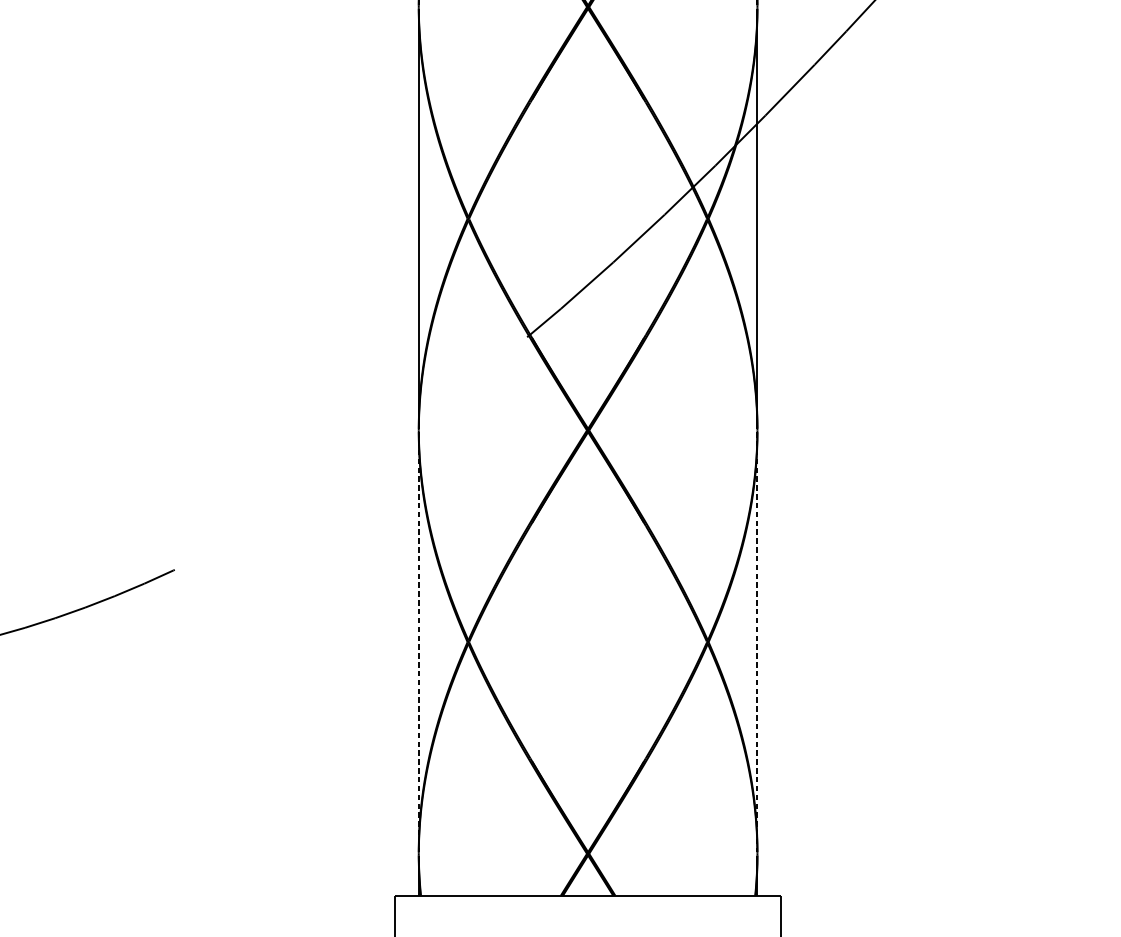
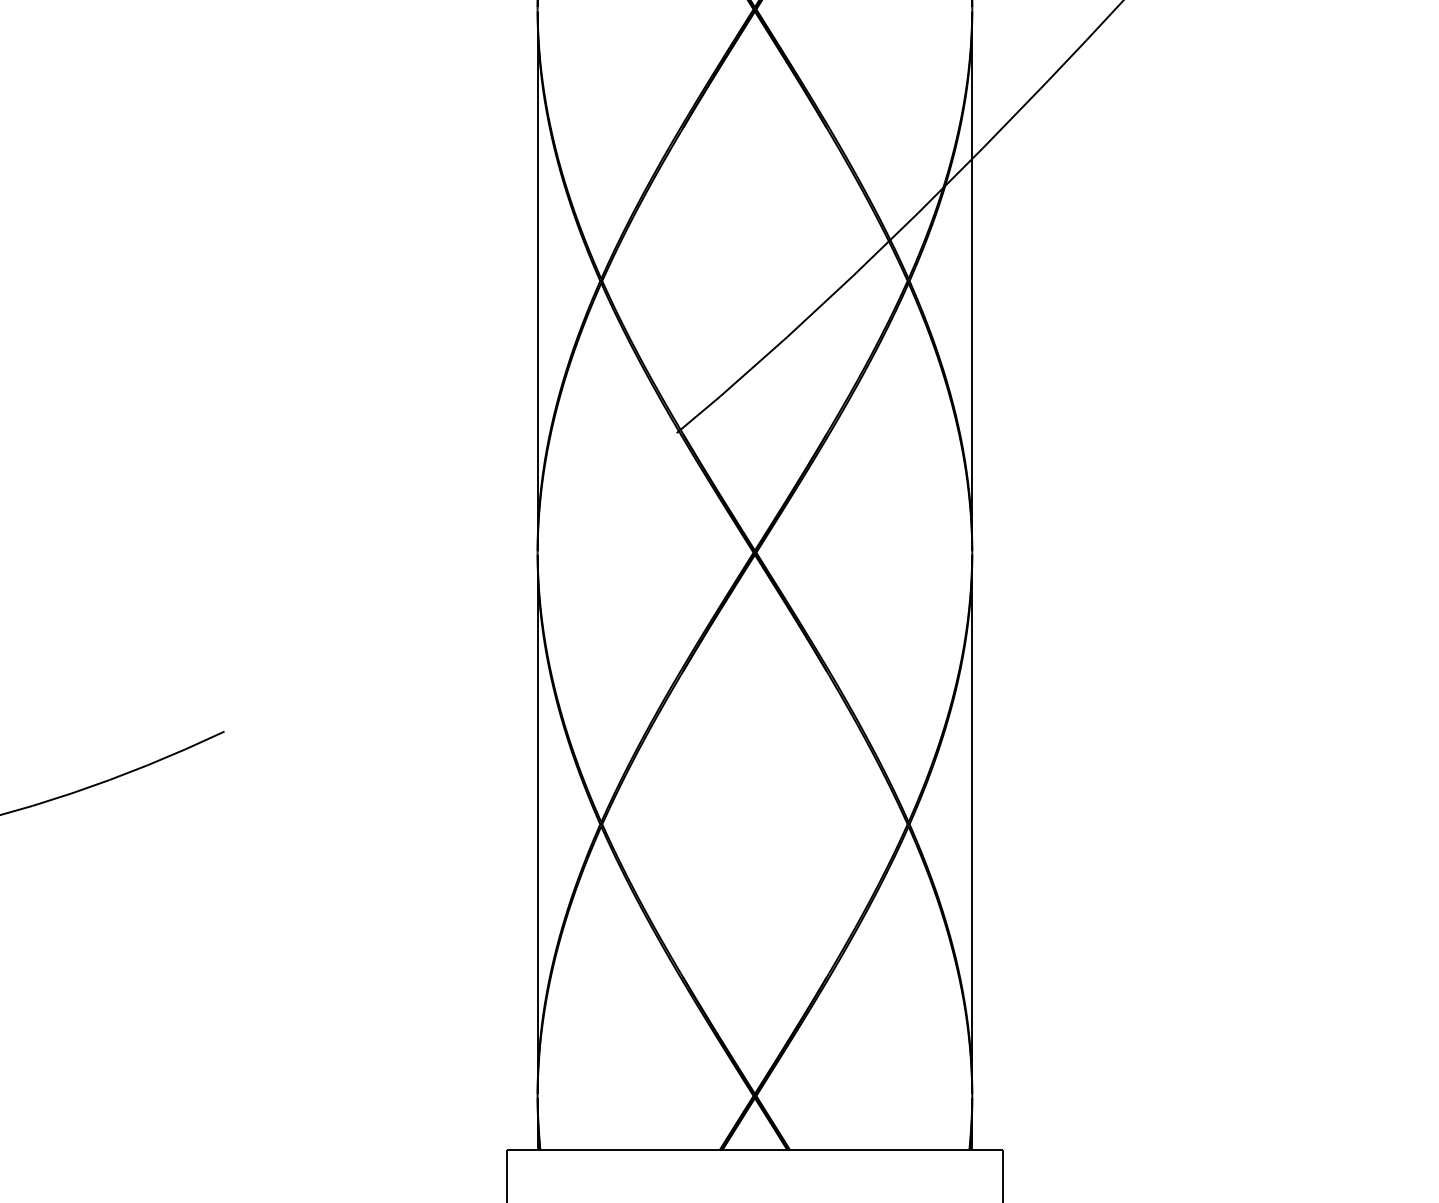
line: (418, 642) -> (537, 824), dashed -> solid
line: (757, 642) -> (972, 824), dashed -> solid

